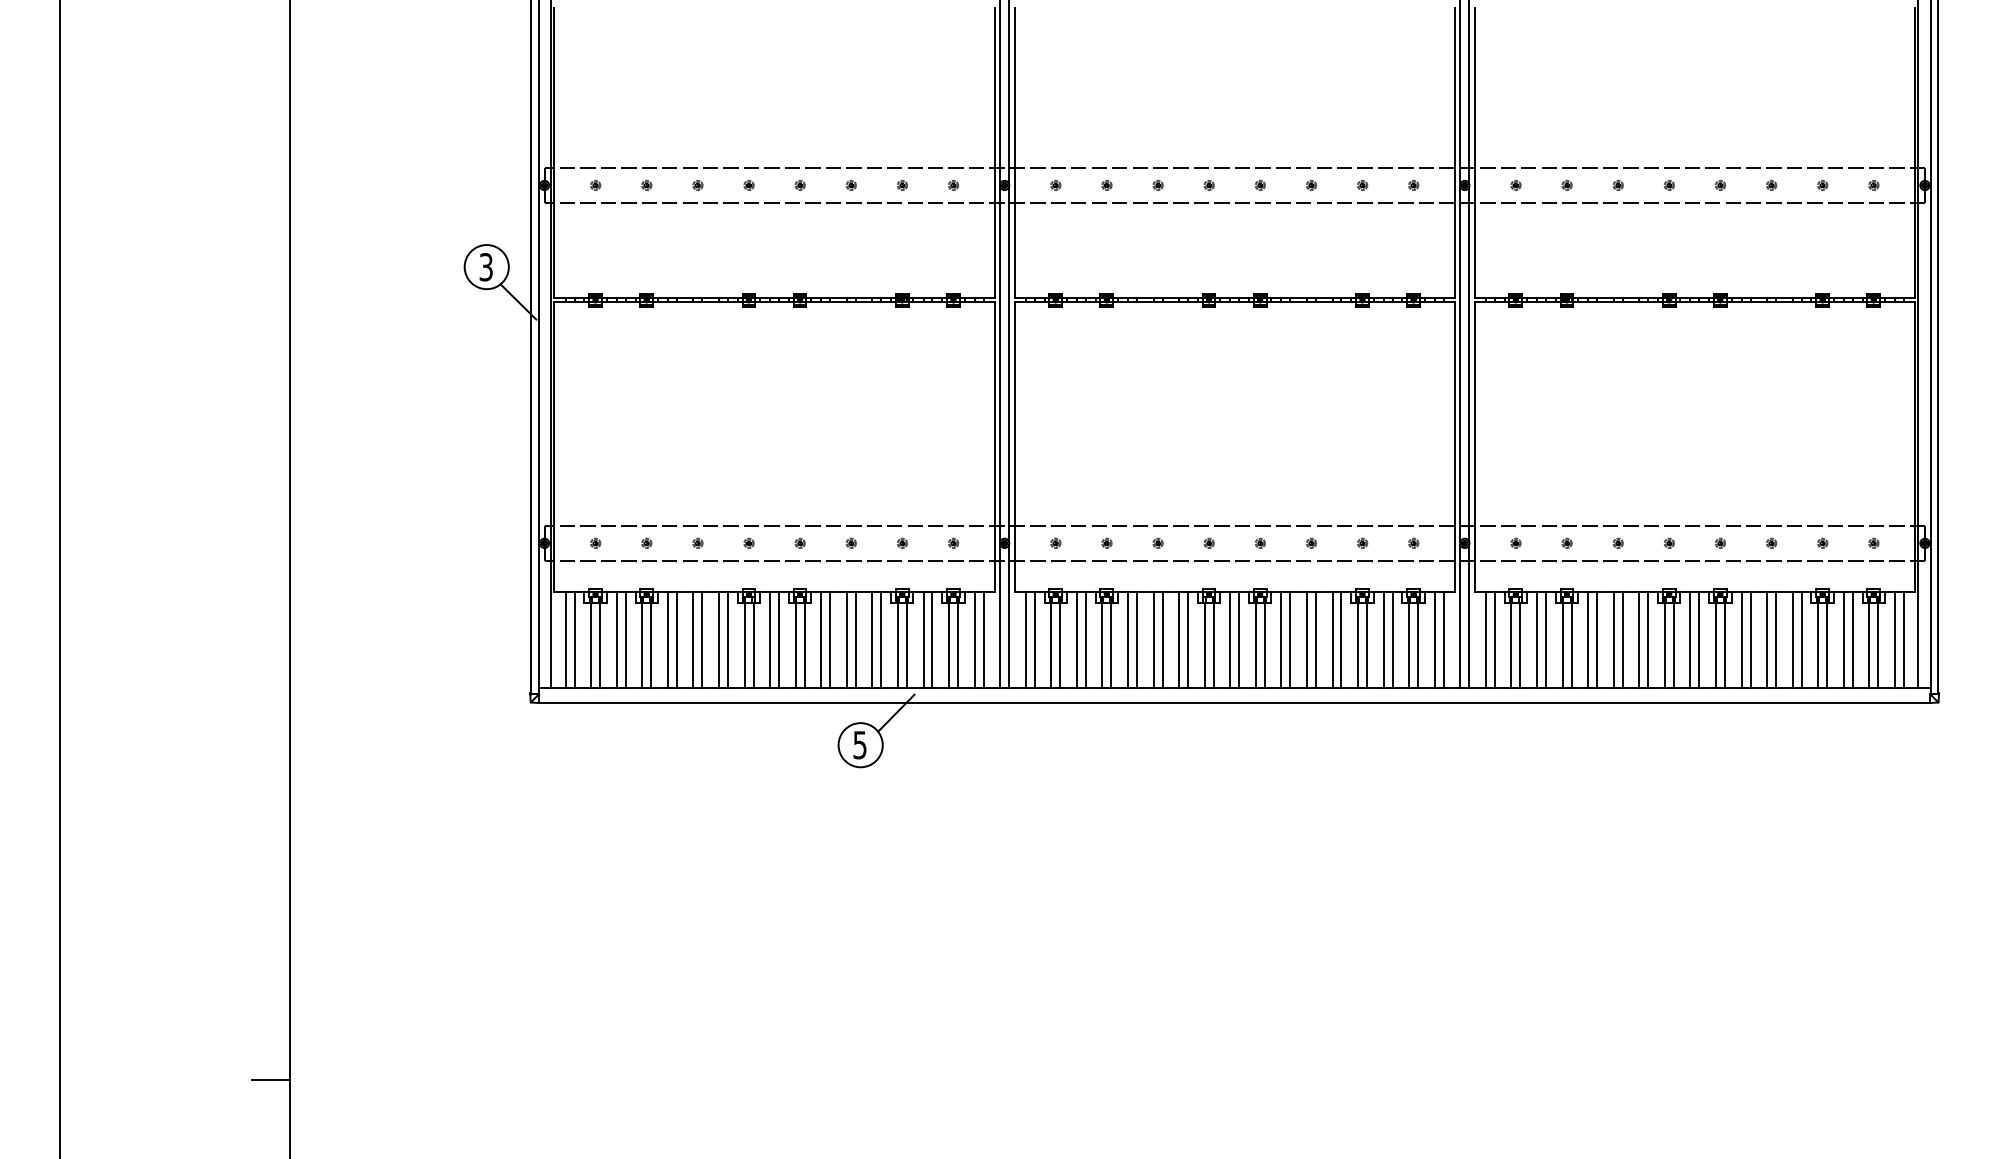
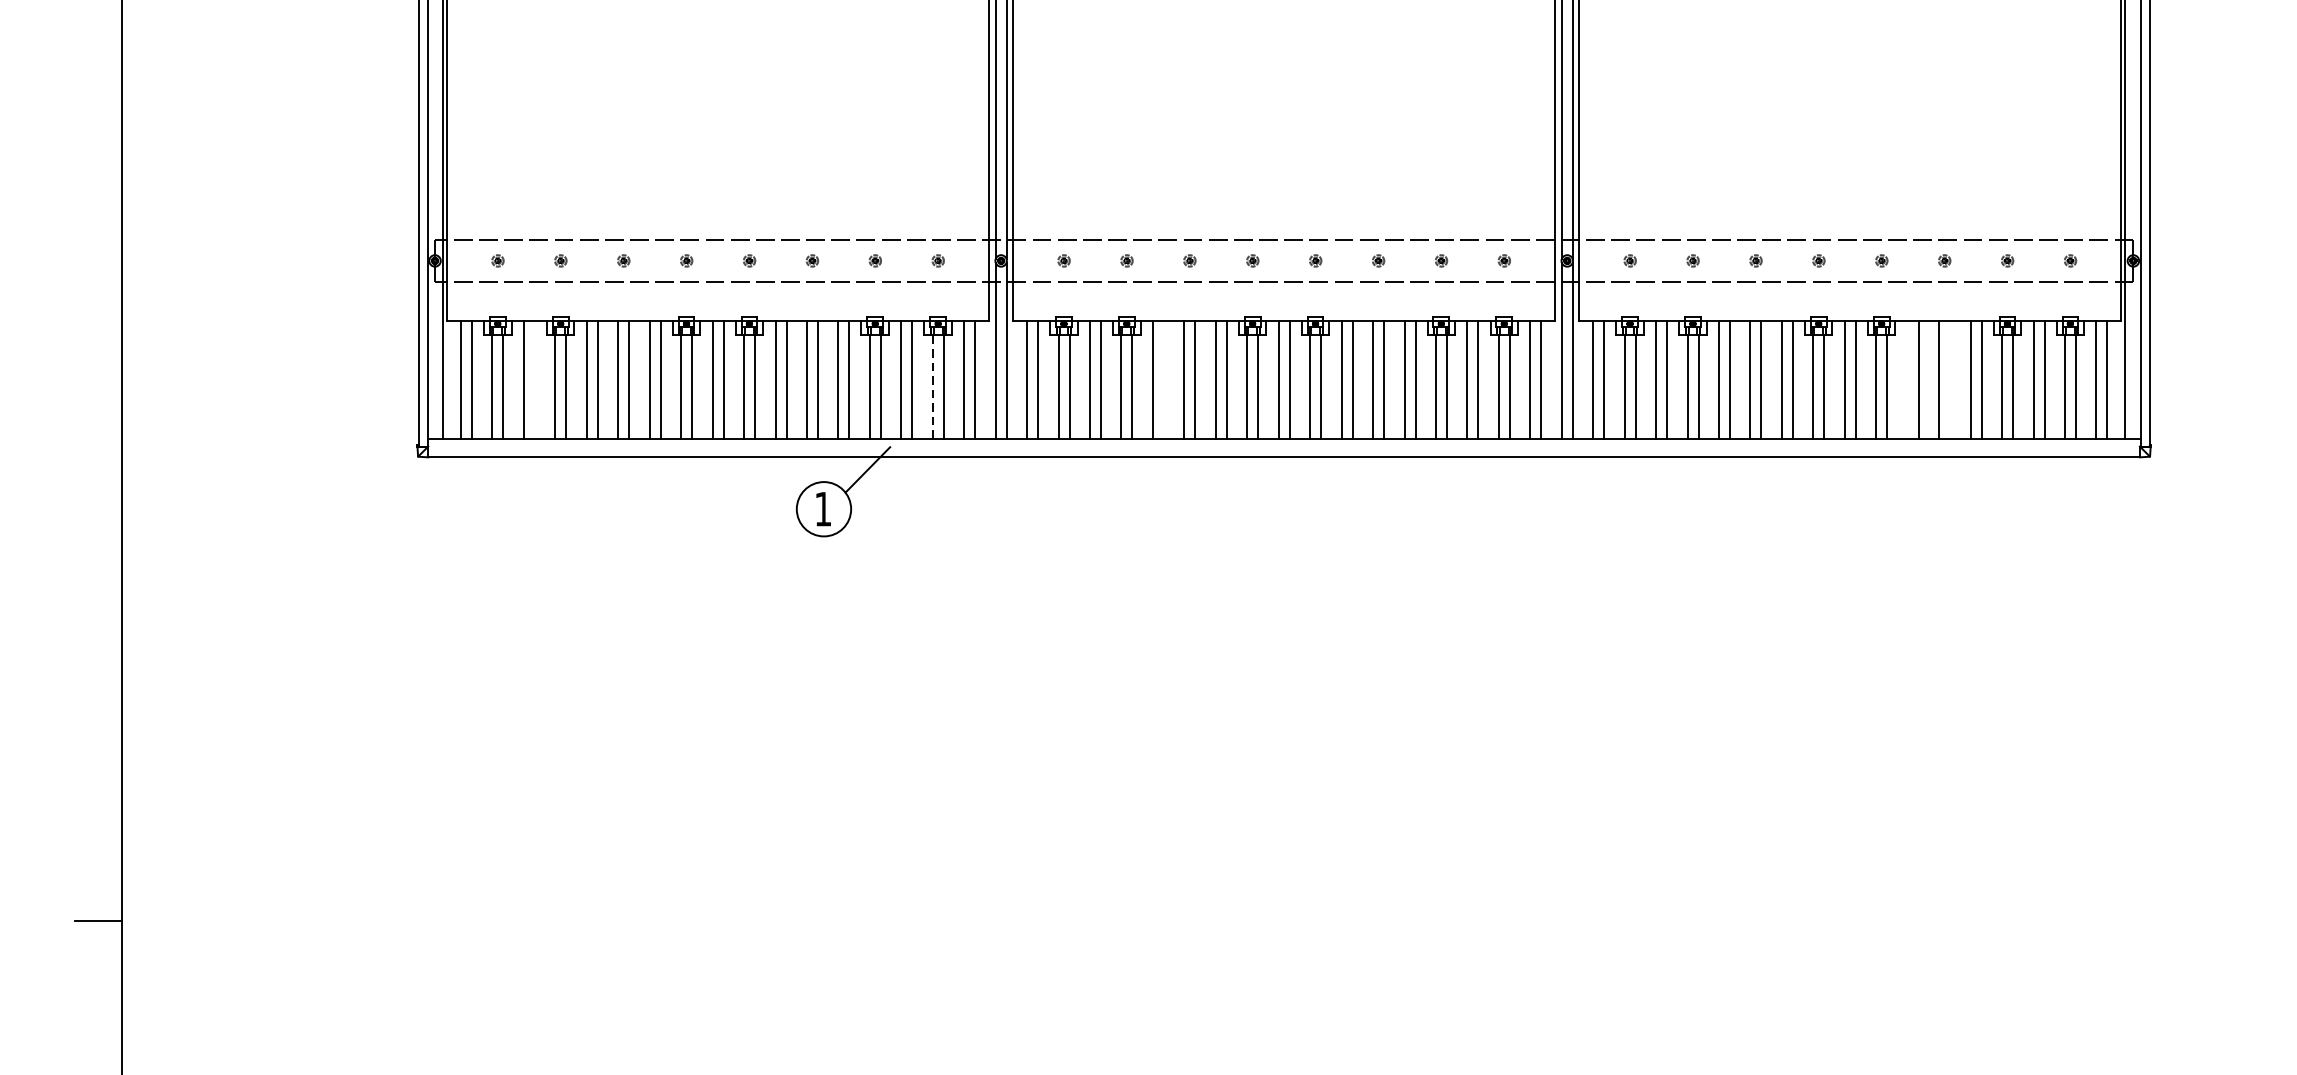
line: (625, 639) -> (534, 379), removed
line: (1136, 639) -> (1163, 379), removed
line: (1741, 639) -> (1907, 379), removed
line: (1776, 639) -> (1950, 379), removed
line: (949, 645) -> (933, 386), solid -> dashed
text: (859, 745) -> (822, 509), 5 -> 1

